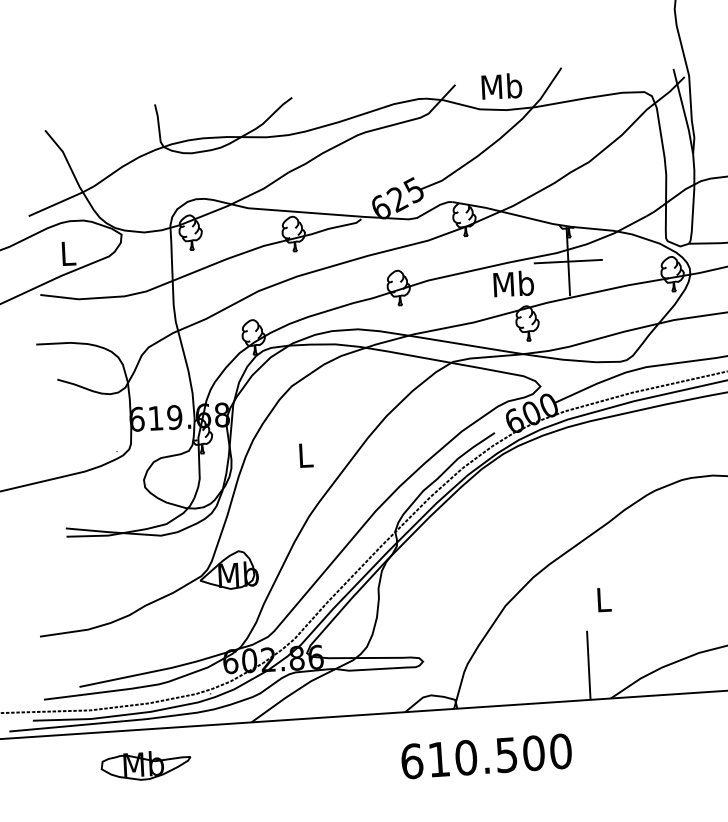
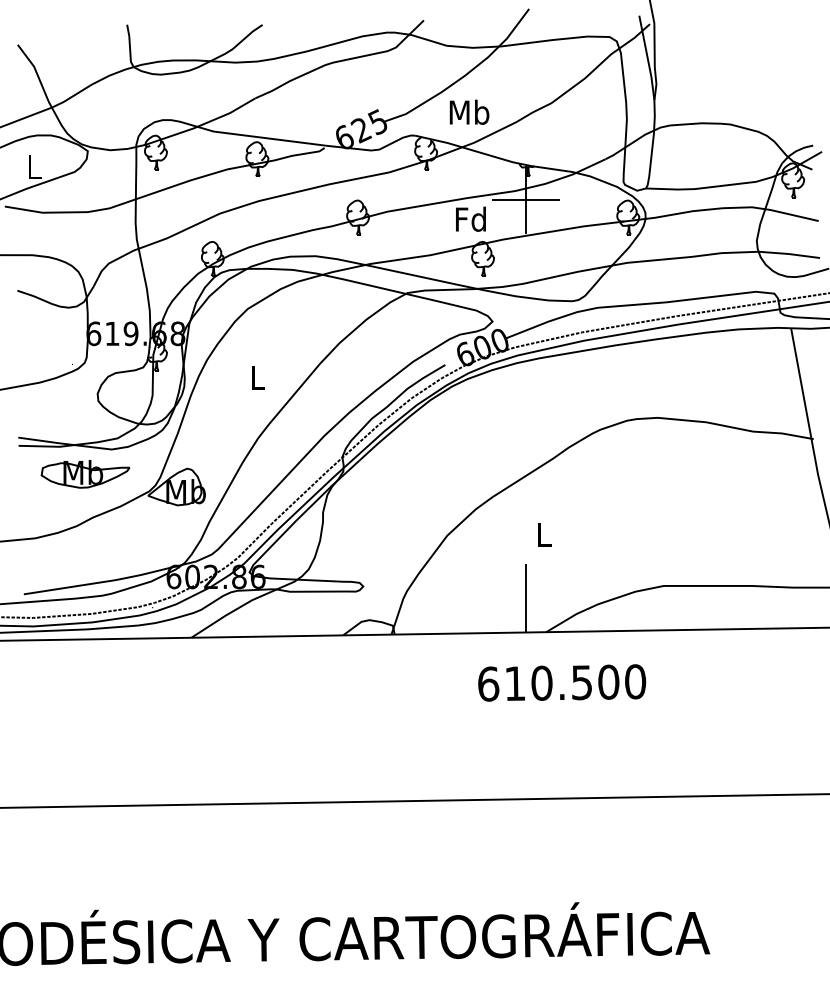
text: (501, 85) -> (469, 111), moved
text: (513, 283) -> (471, 218), Mb -> Fd
text: (486, 755) -> (562, 682), moved
part: (146, 766) -> (85, 474), moved

